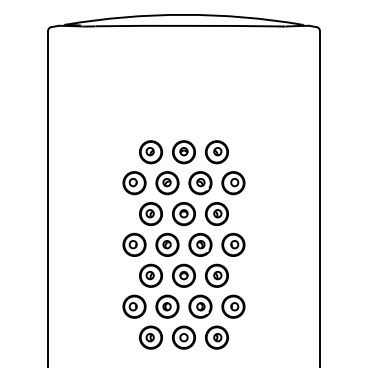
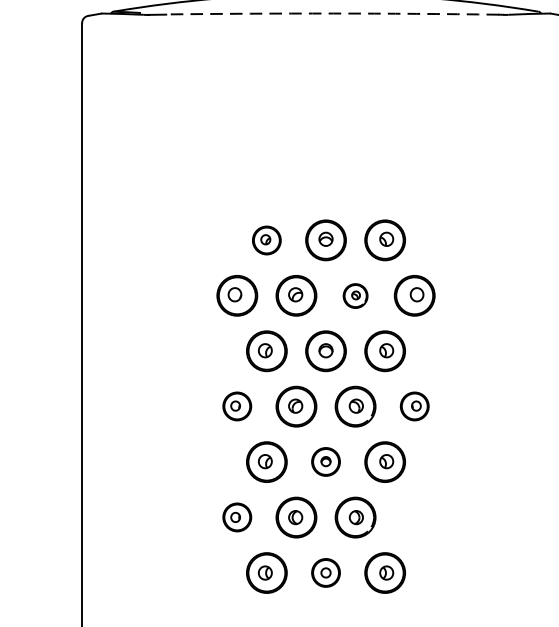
arc: (188, 25) -> (334, 12), solid -> dashed
part: (150, 152) -> (265, 240), size x0.7
part: (200, 183) -> (355, 296), size x0.6
part: (134, 244) -> (237, 405), size x0.7
part: (233, 244) -> (414, 405), size x0.7
part: (183, 275) -> (325, 461), size x0.7
part: (134, 306) -> (237, 517), size x0.7
part: (233, 306) -> (414, 517), removed
part: (183, 337) -> (325, 572), size x0.7

